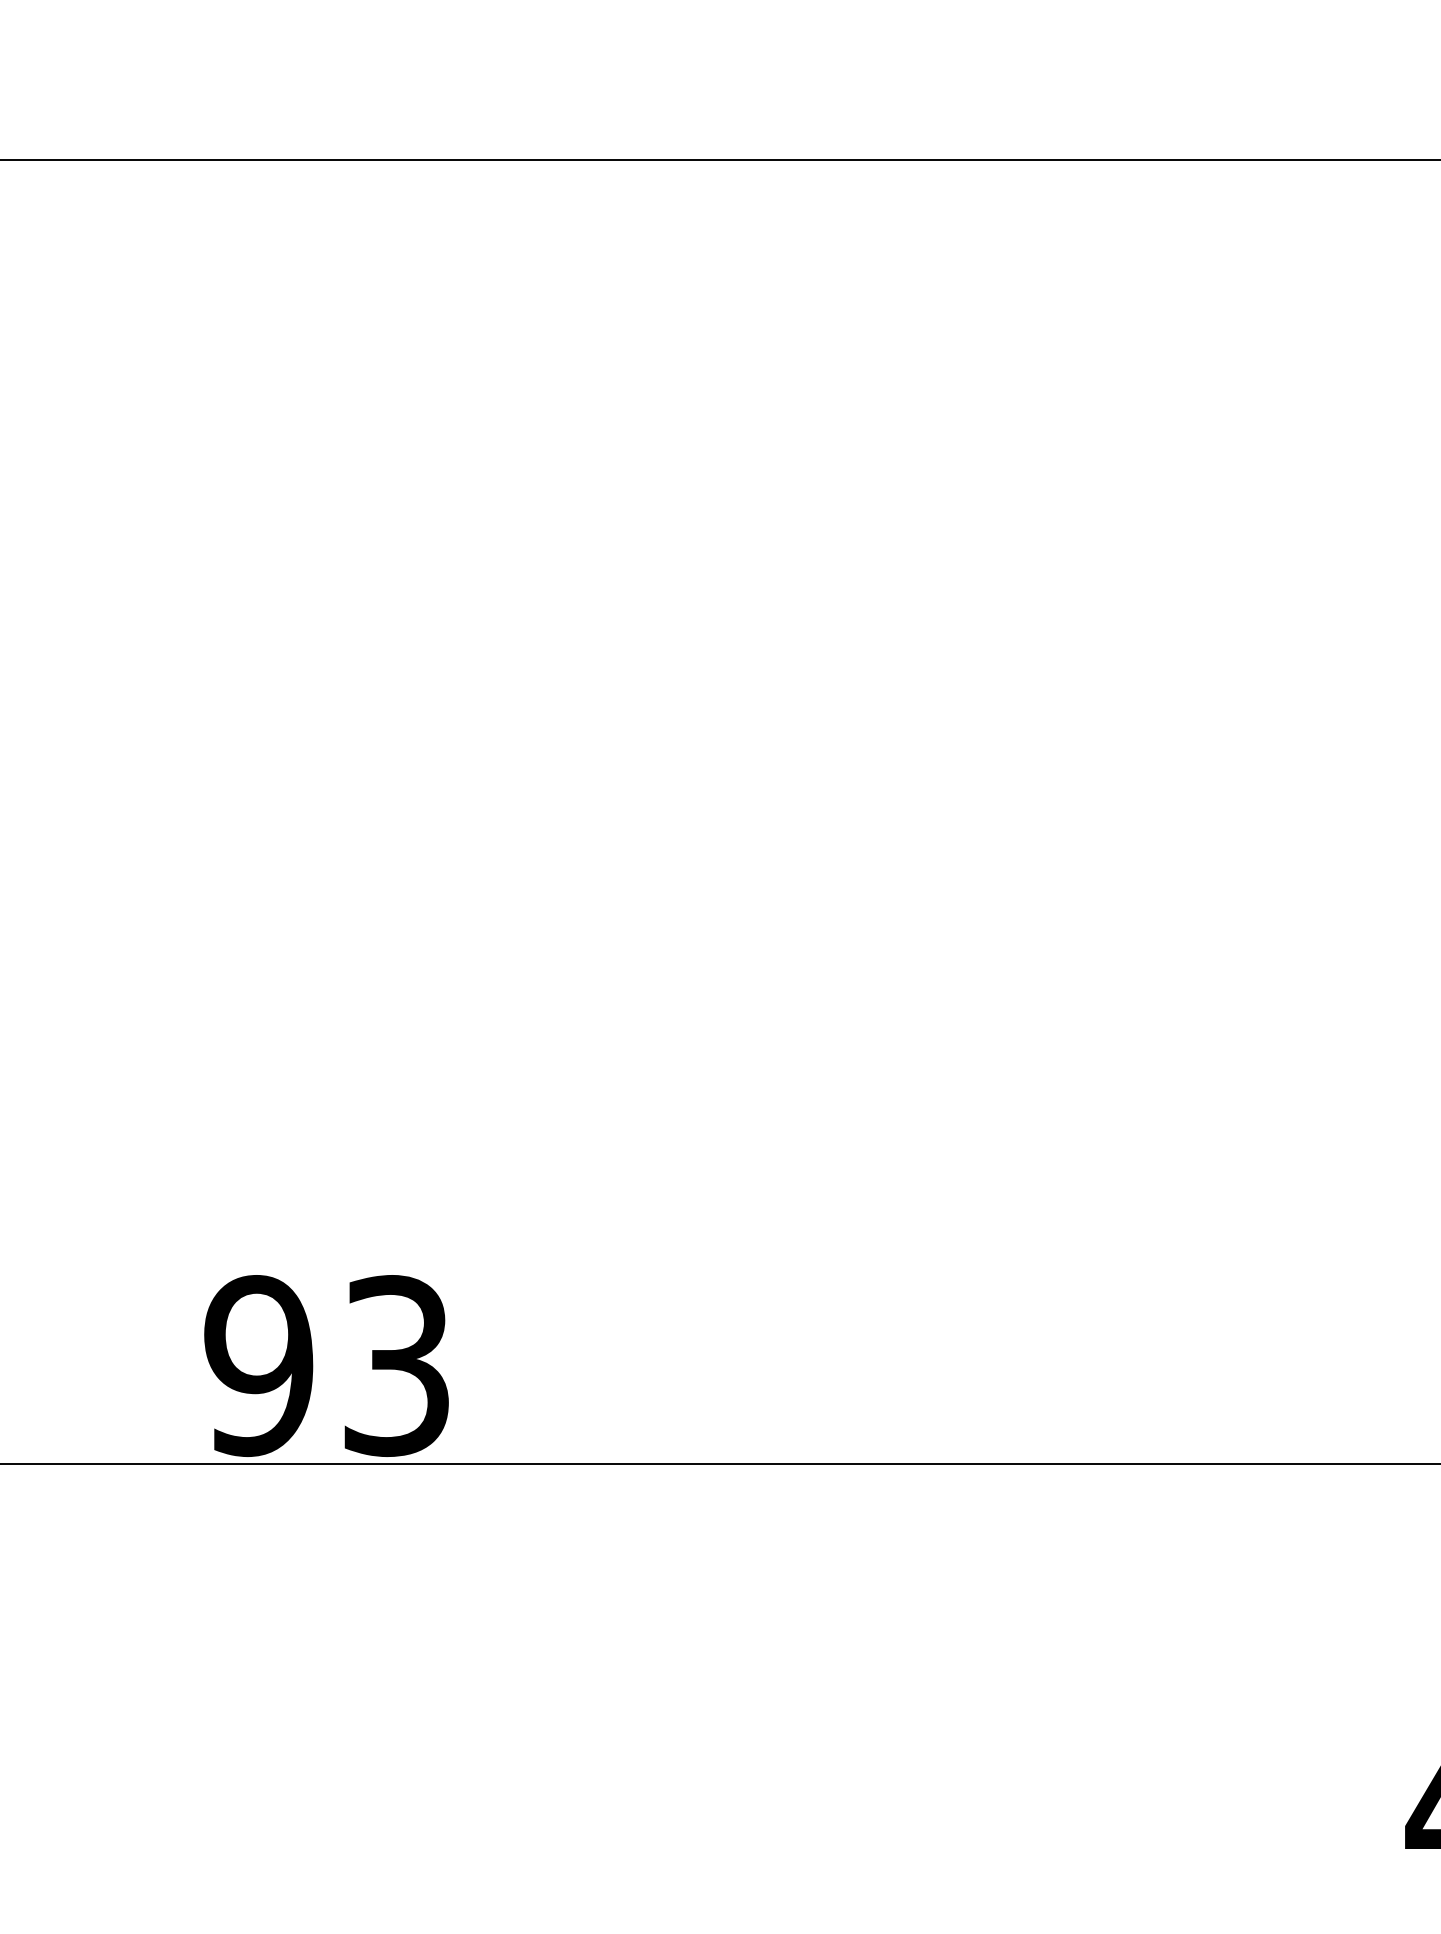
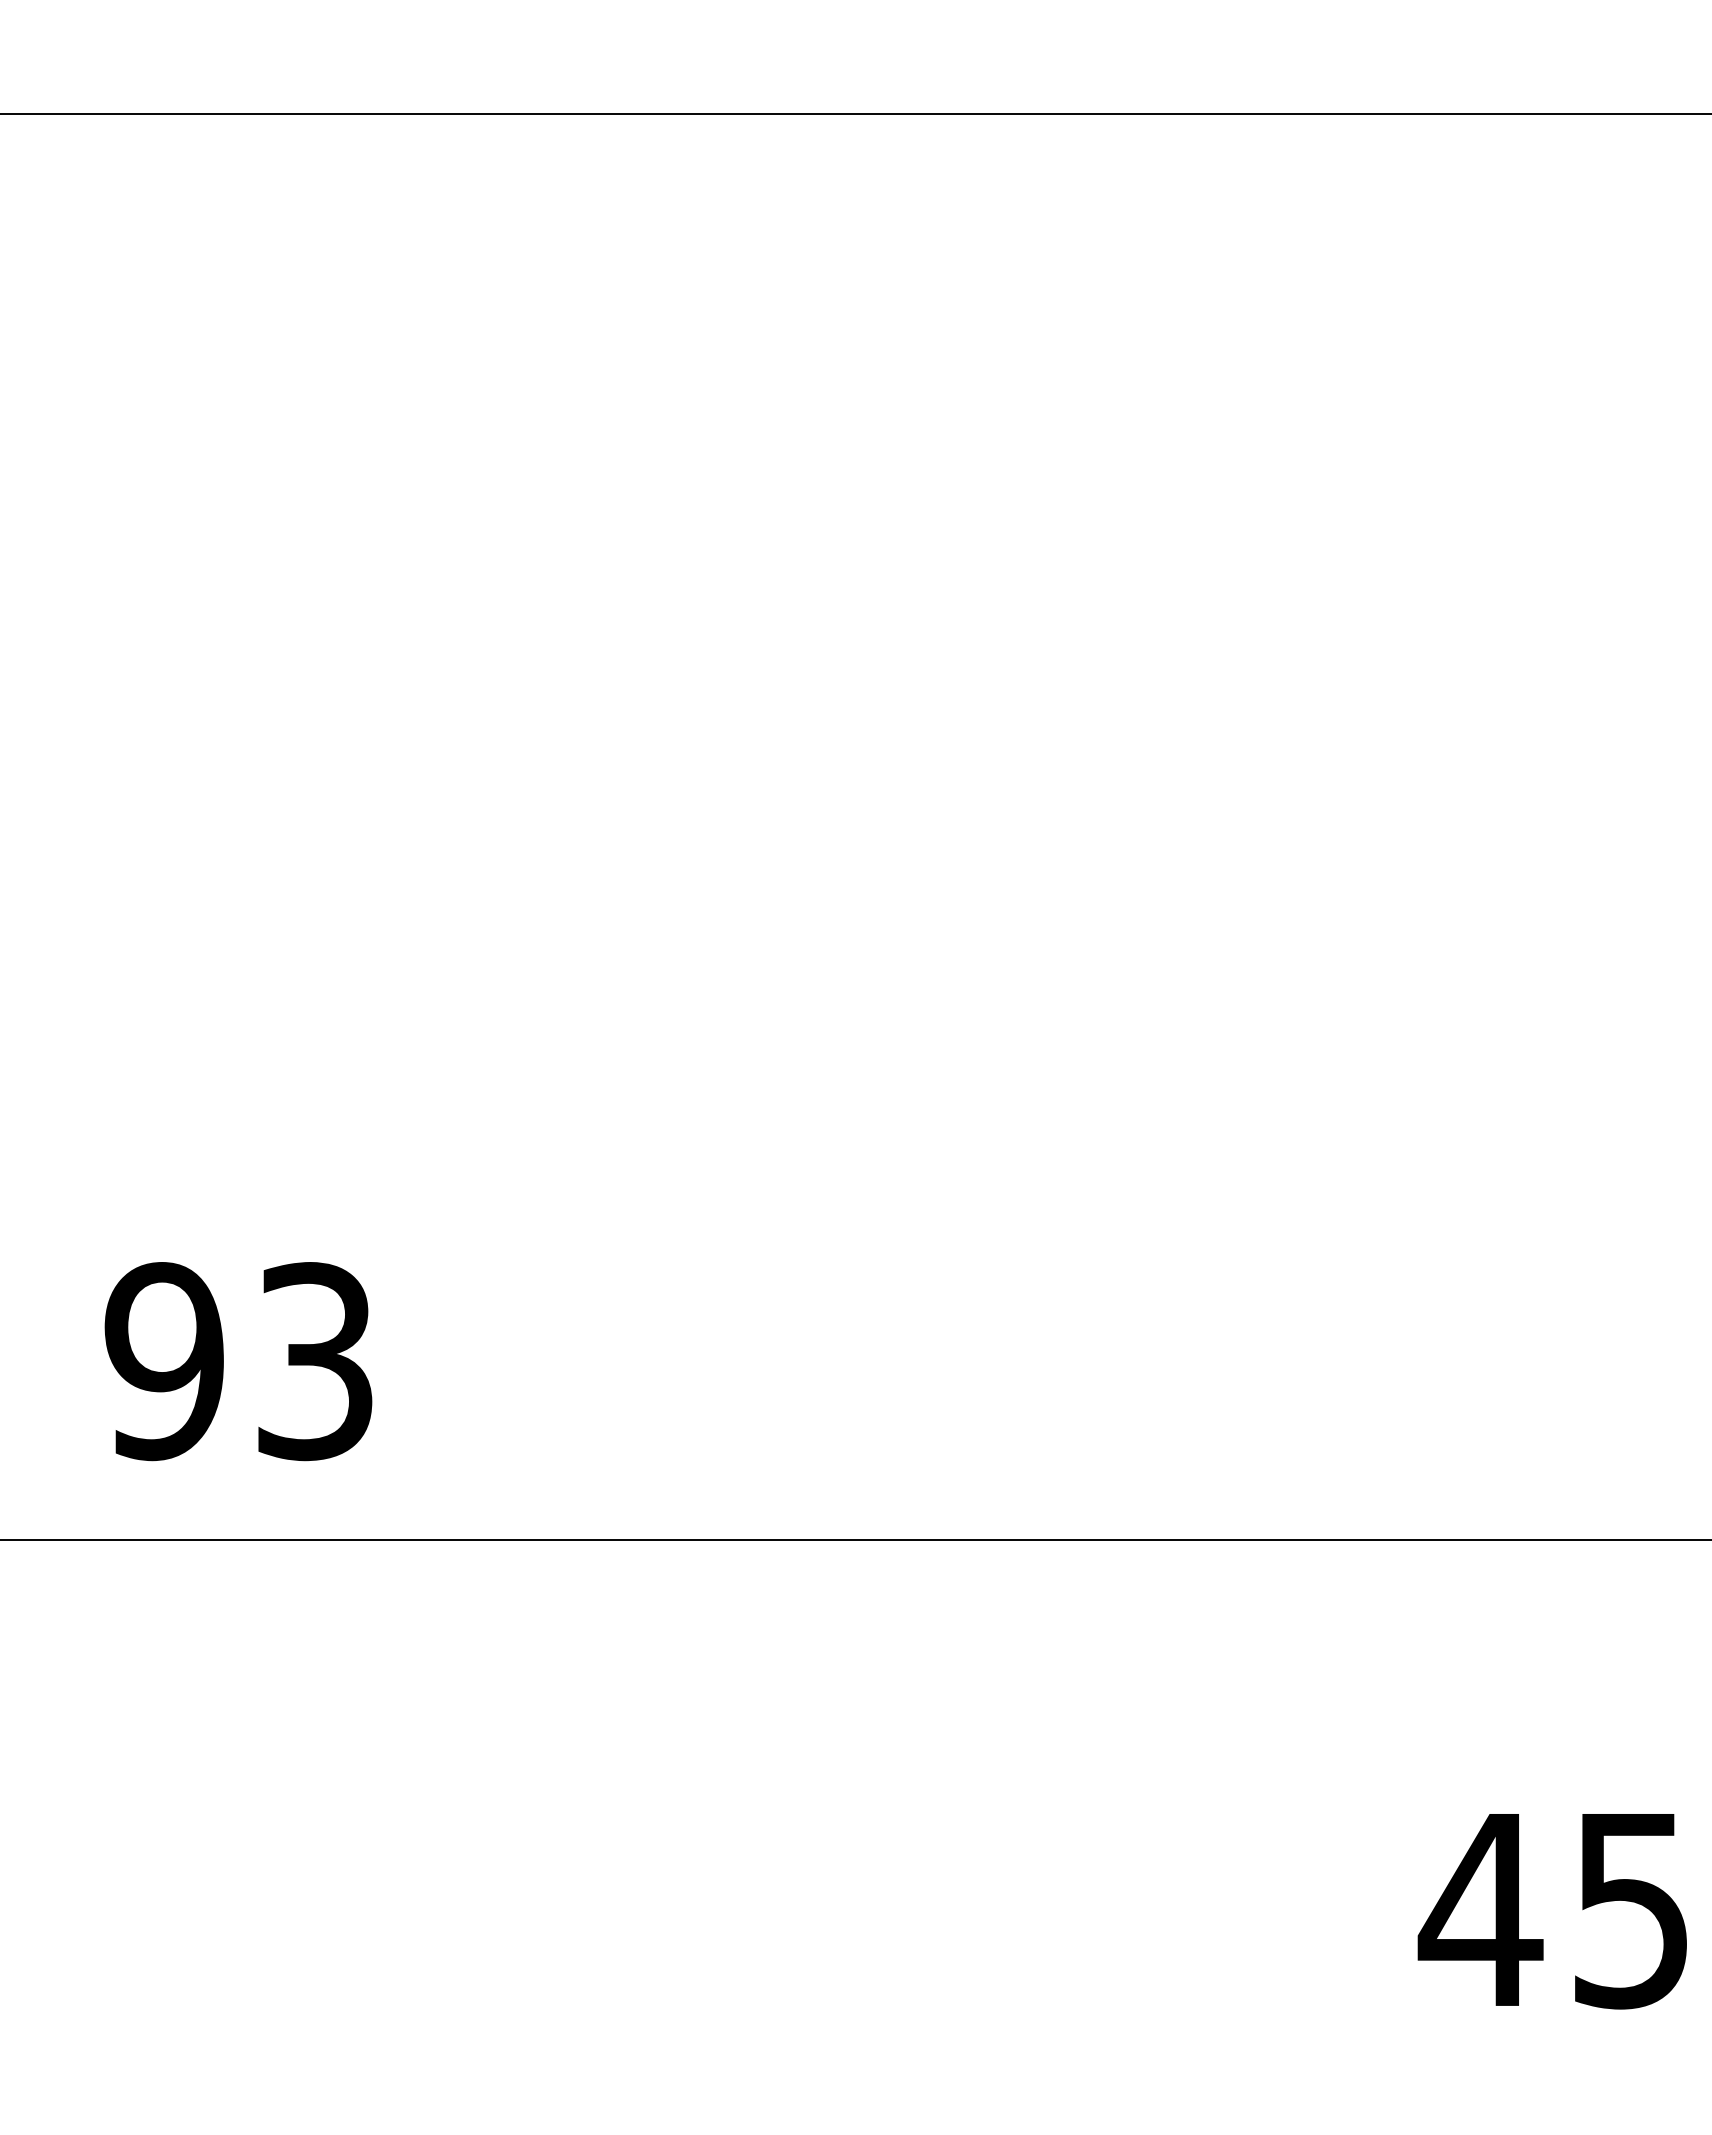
text: (326, 1365) -> (238, 1361), moved

